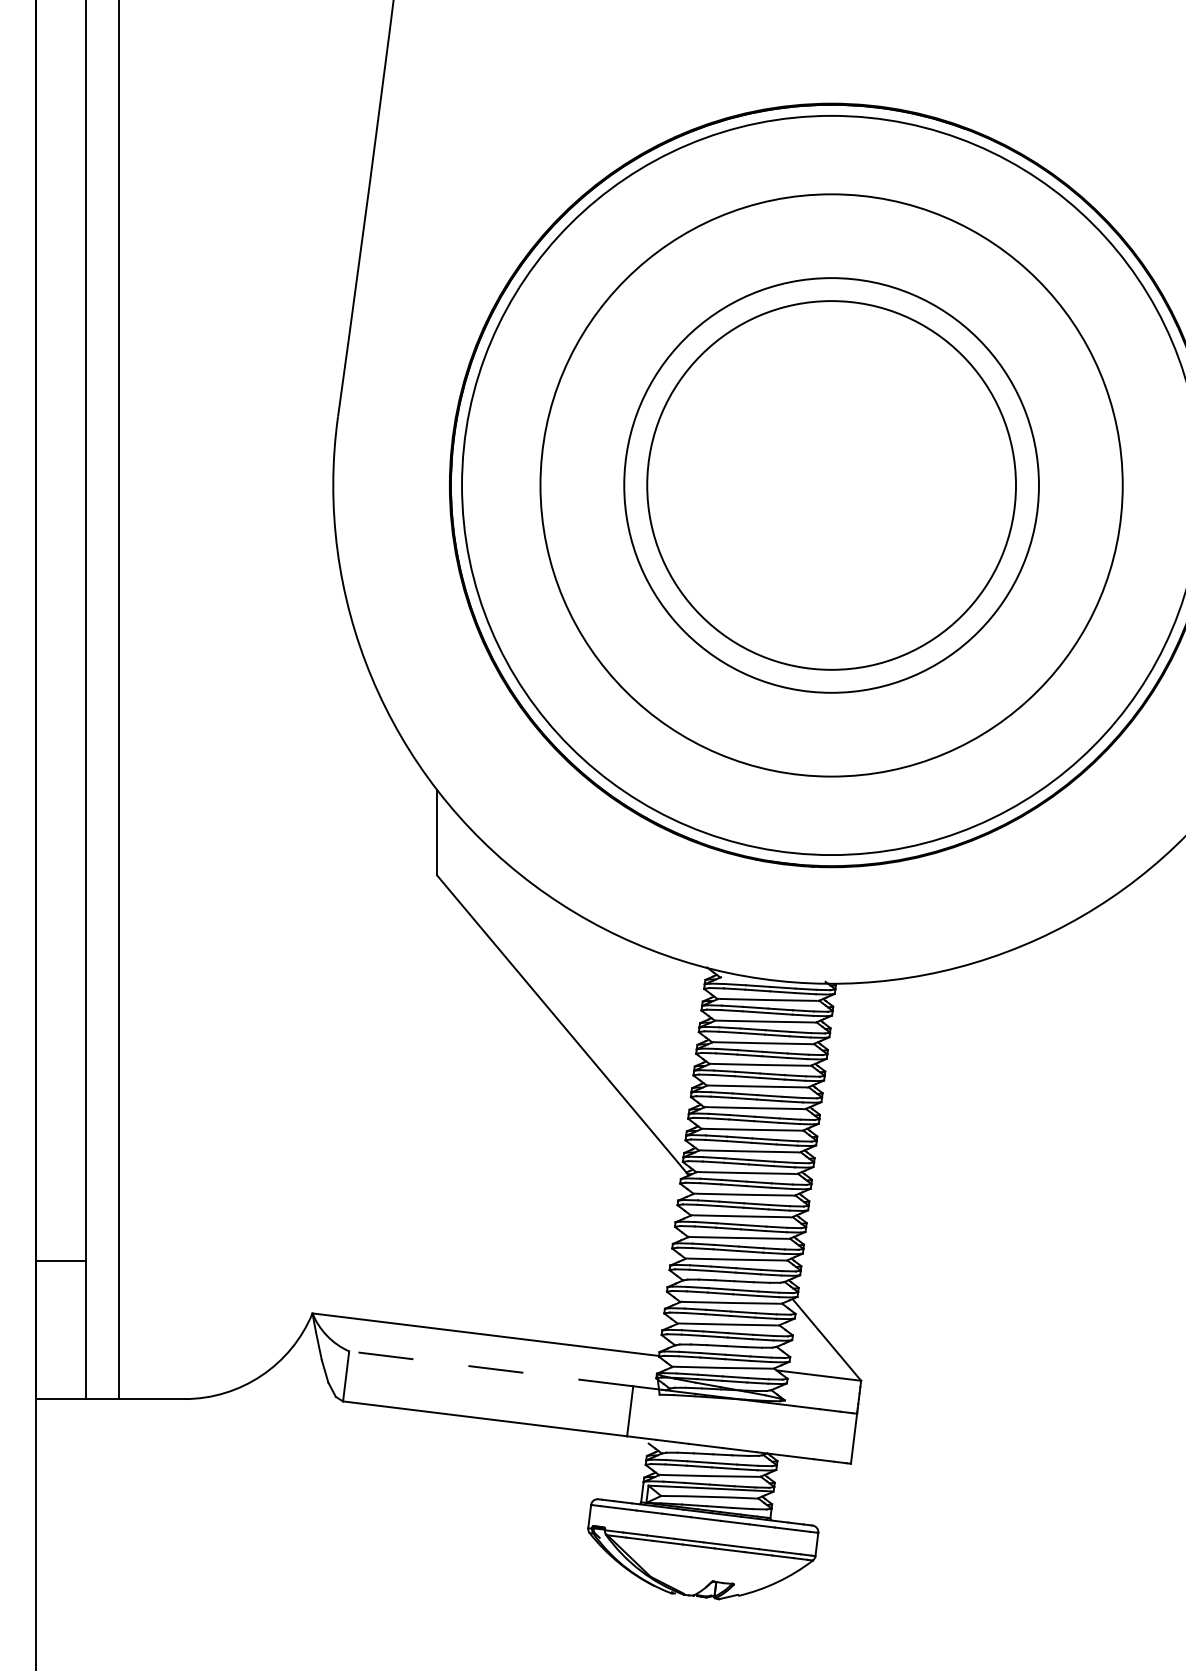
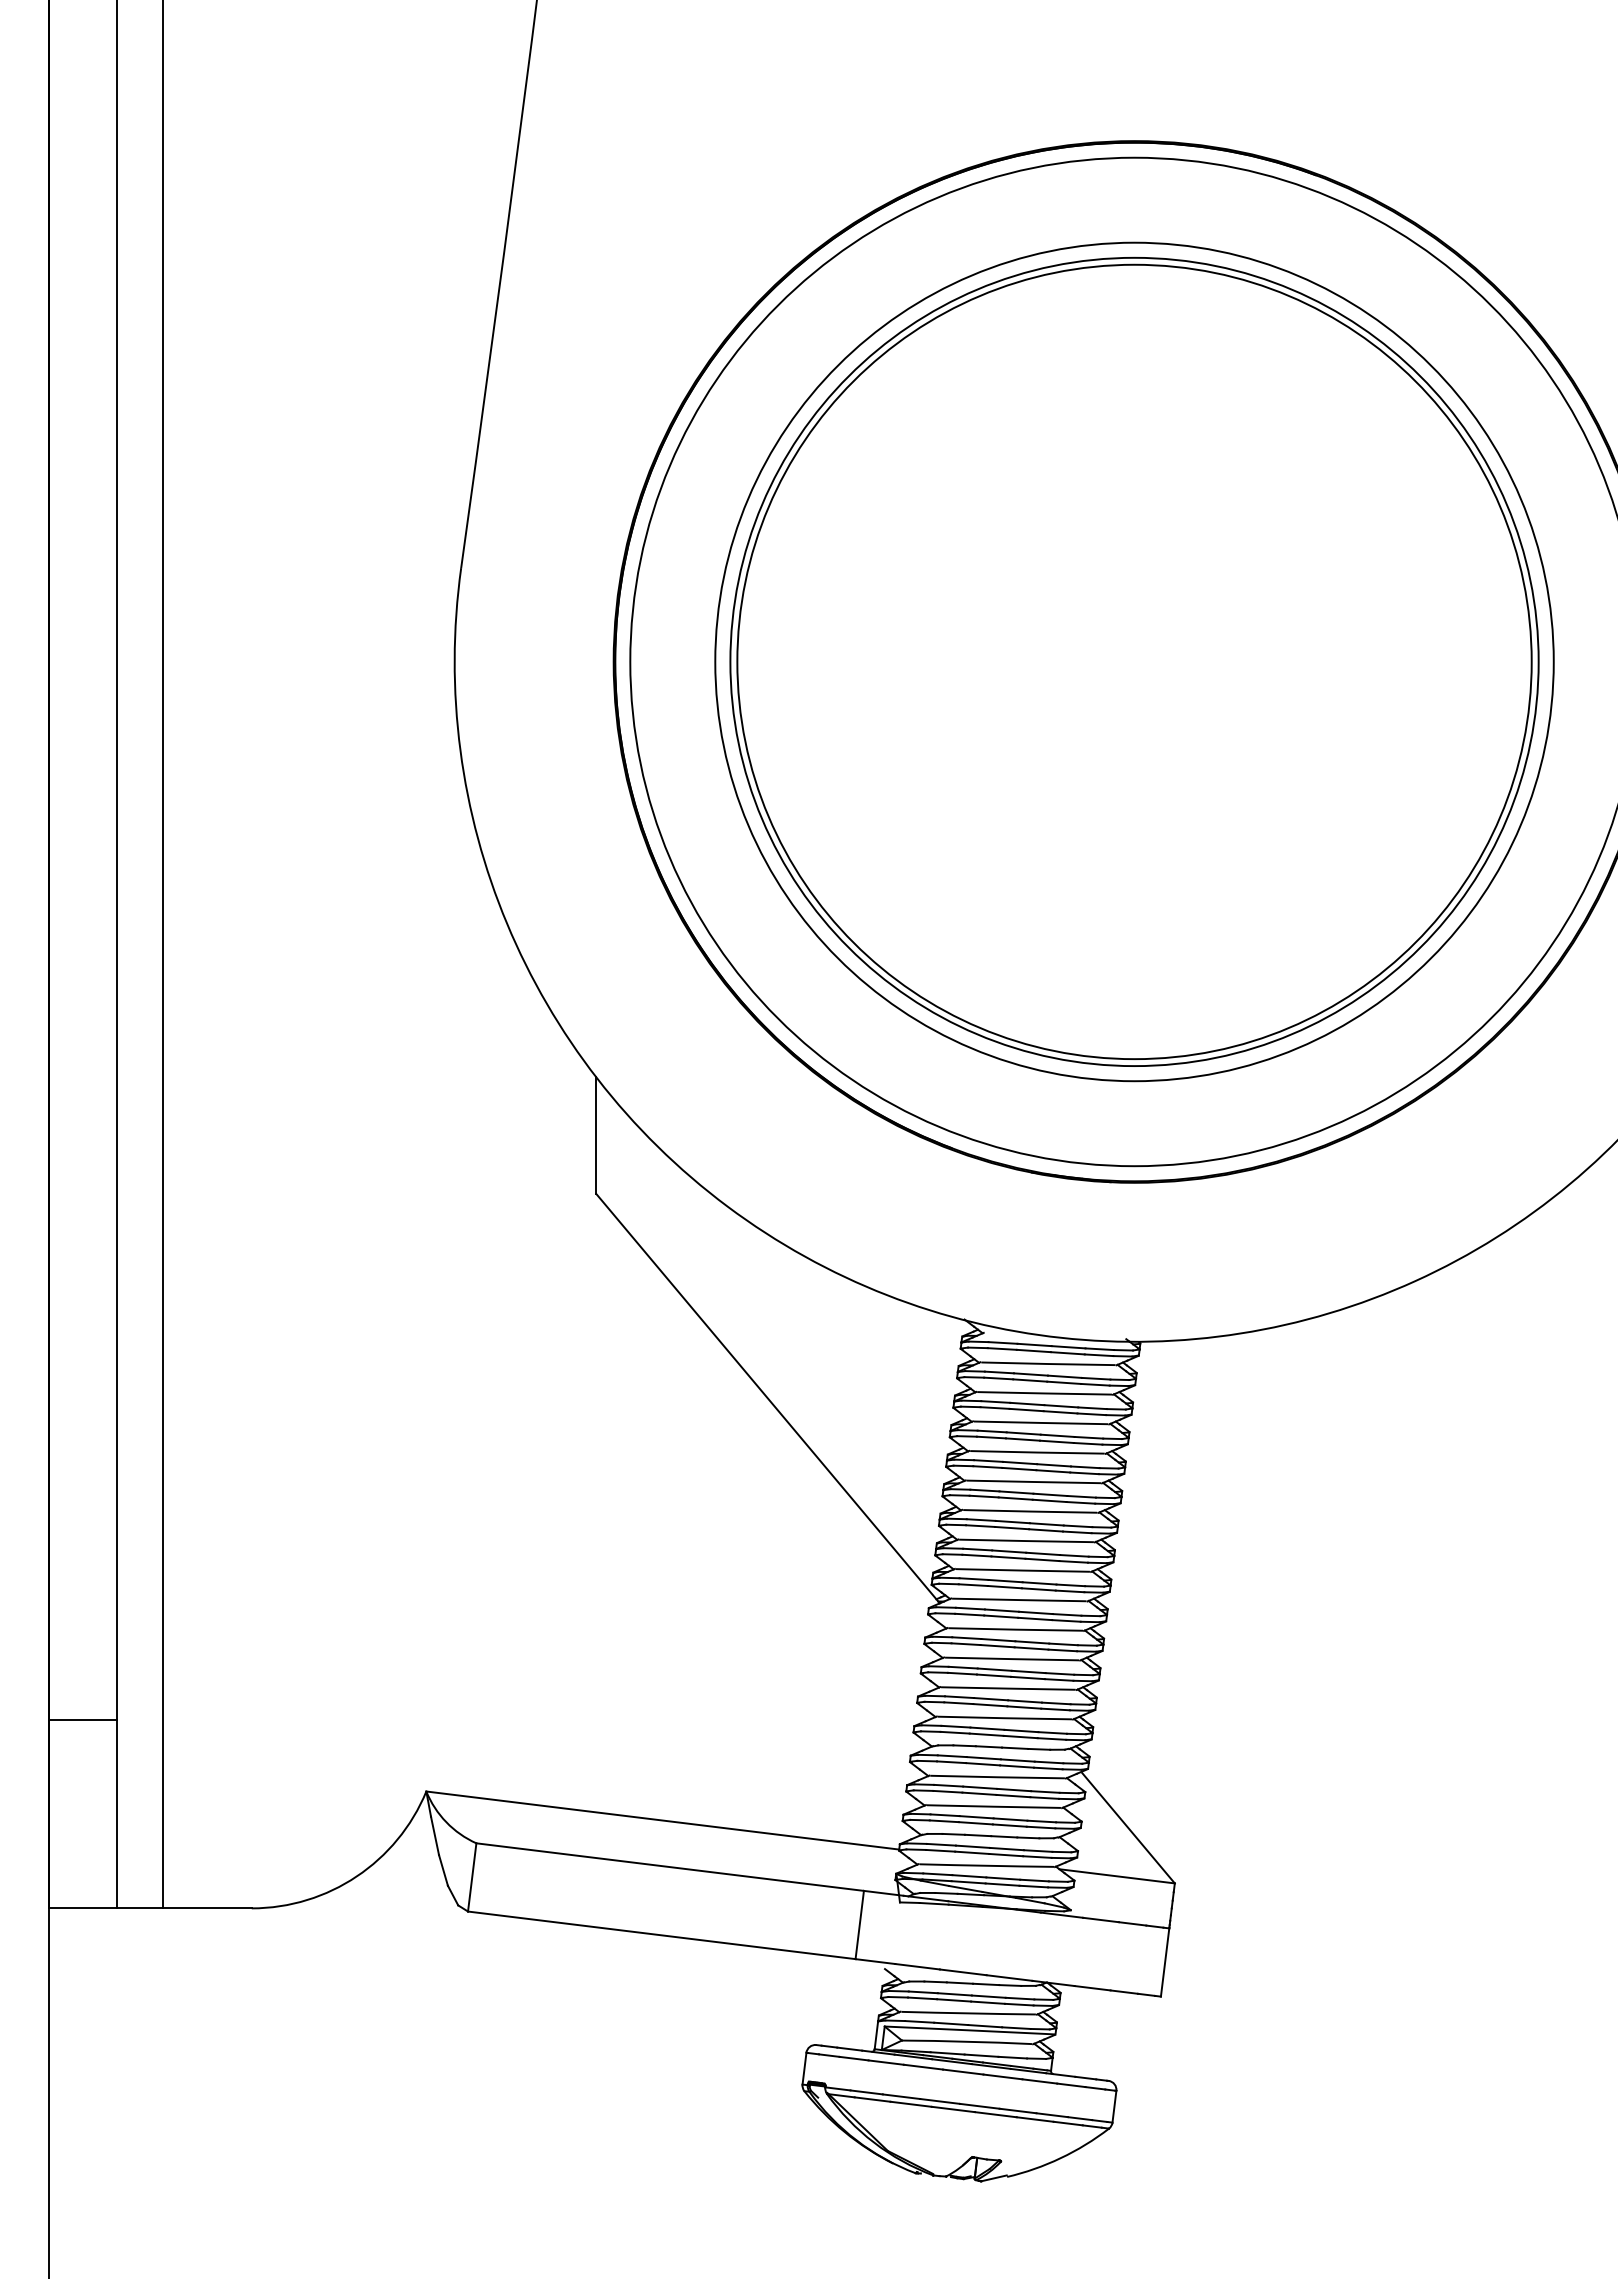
circle: (831, 485) -> (1134, 661), size x1.43
circle: (831, 485) -> (1134, 661), size x1.67
line: (490, 1369) -> (669, 1867), dashed -> solid

